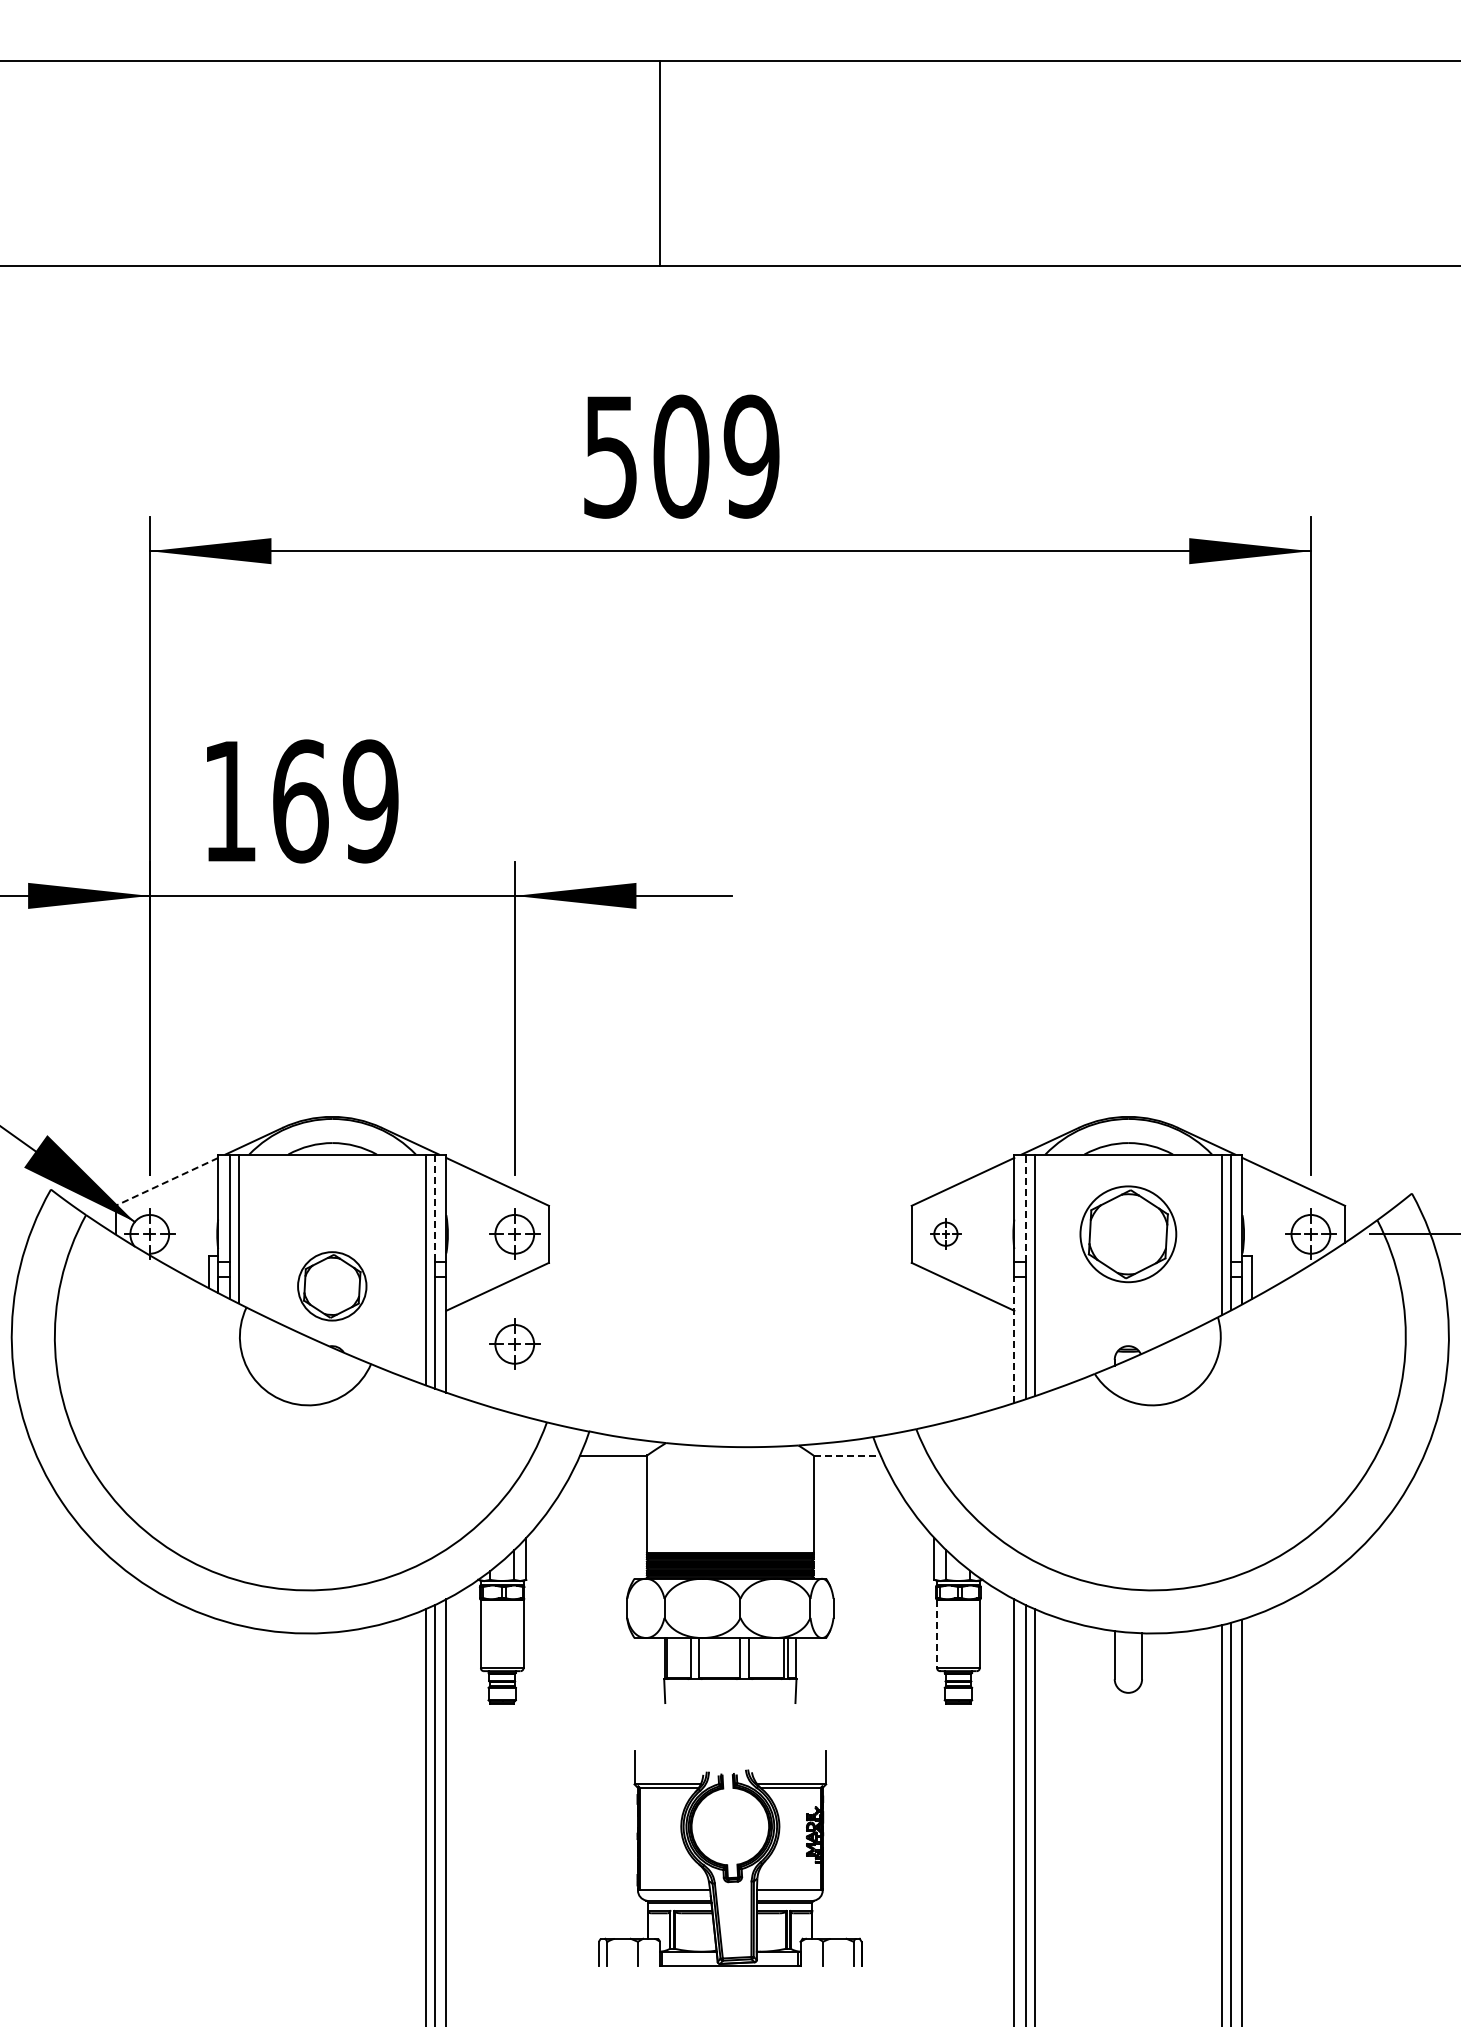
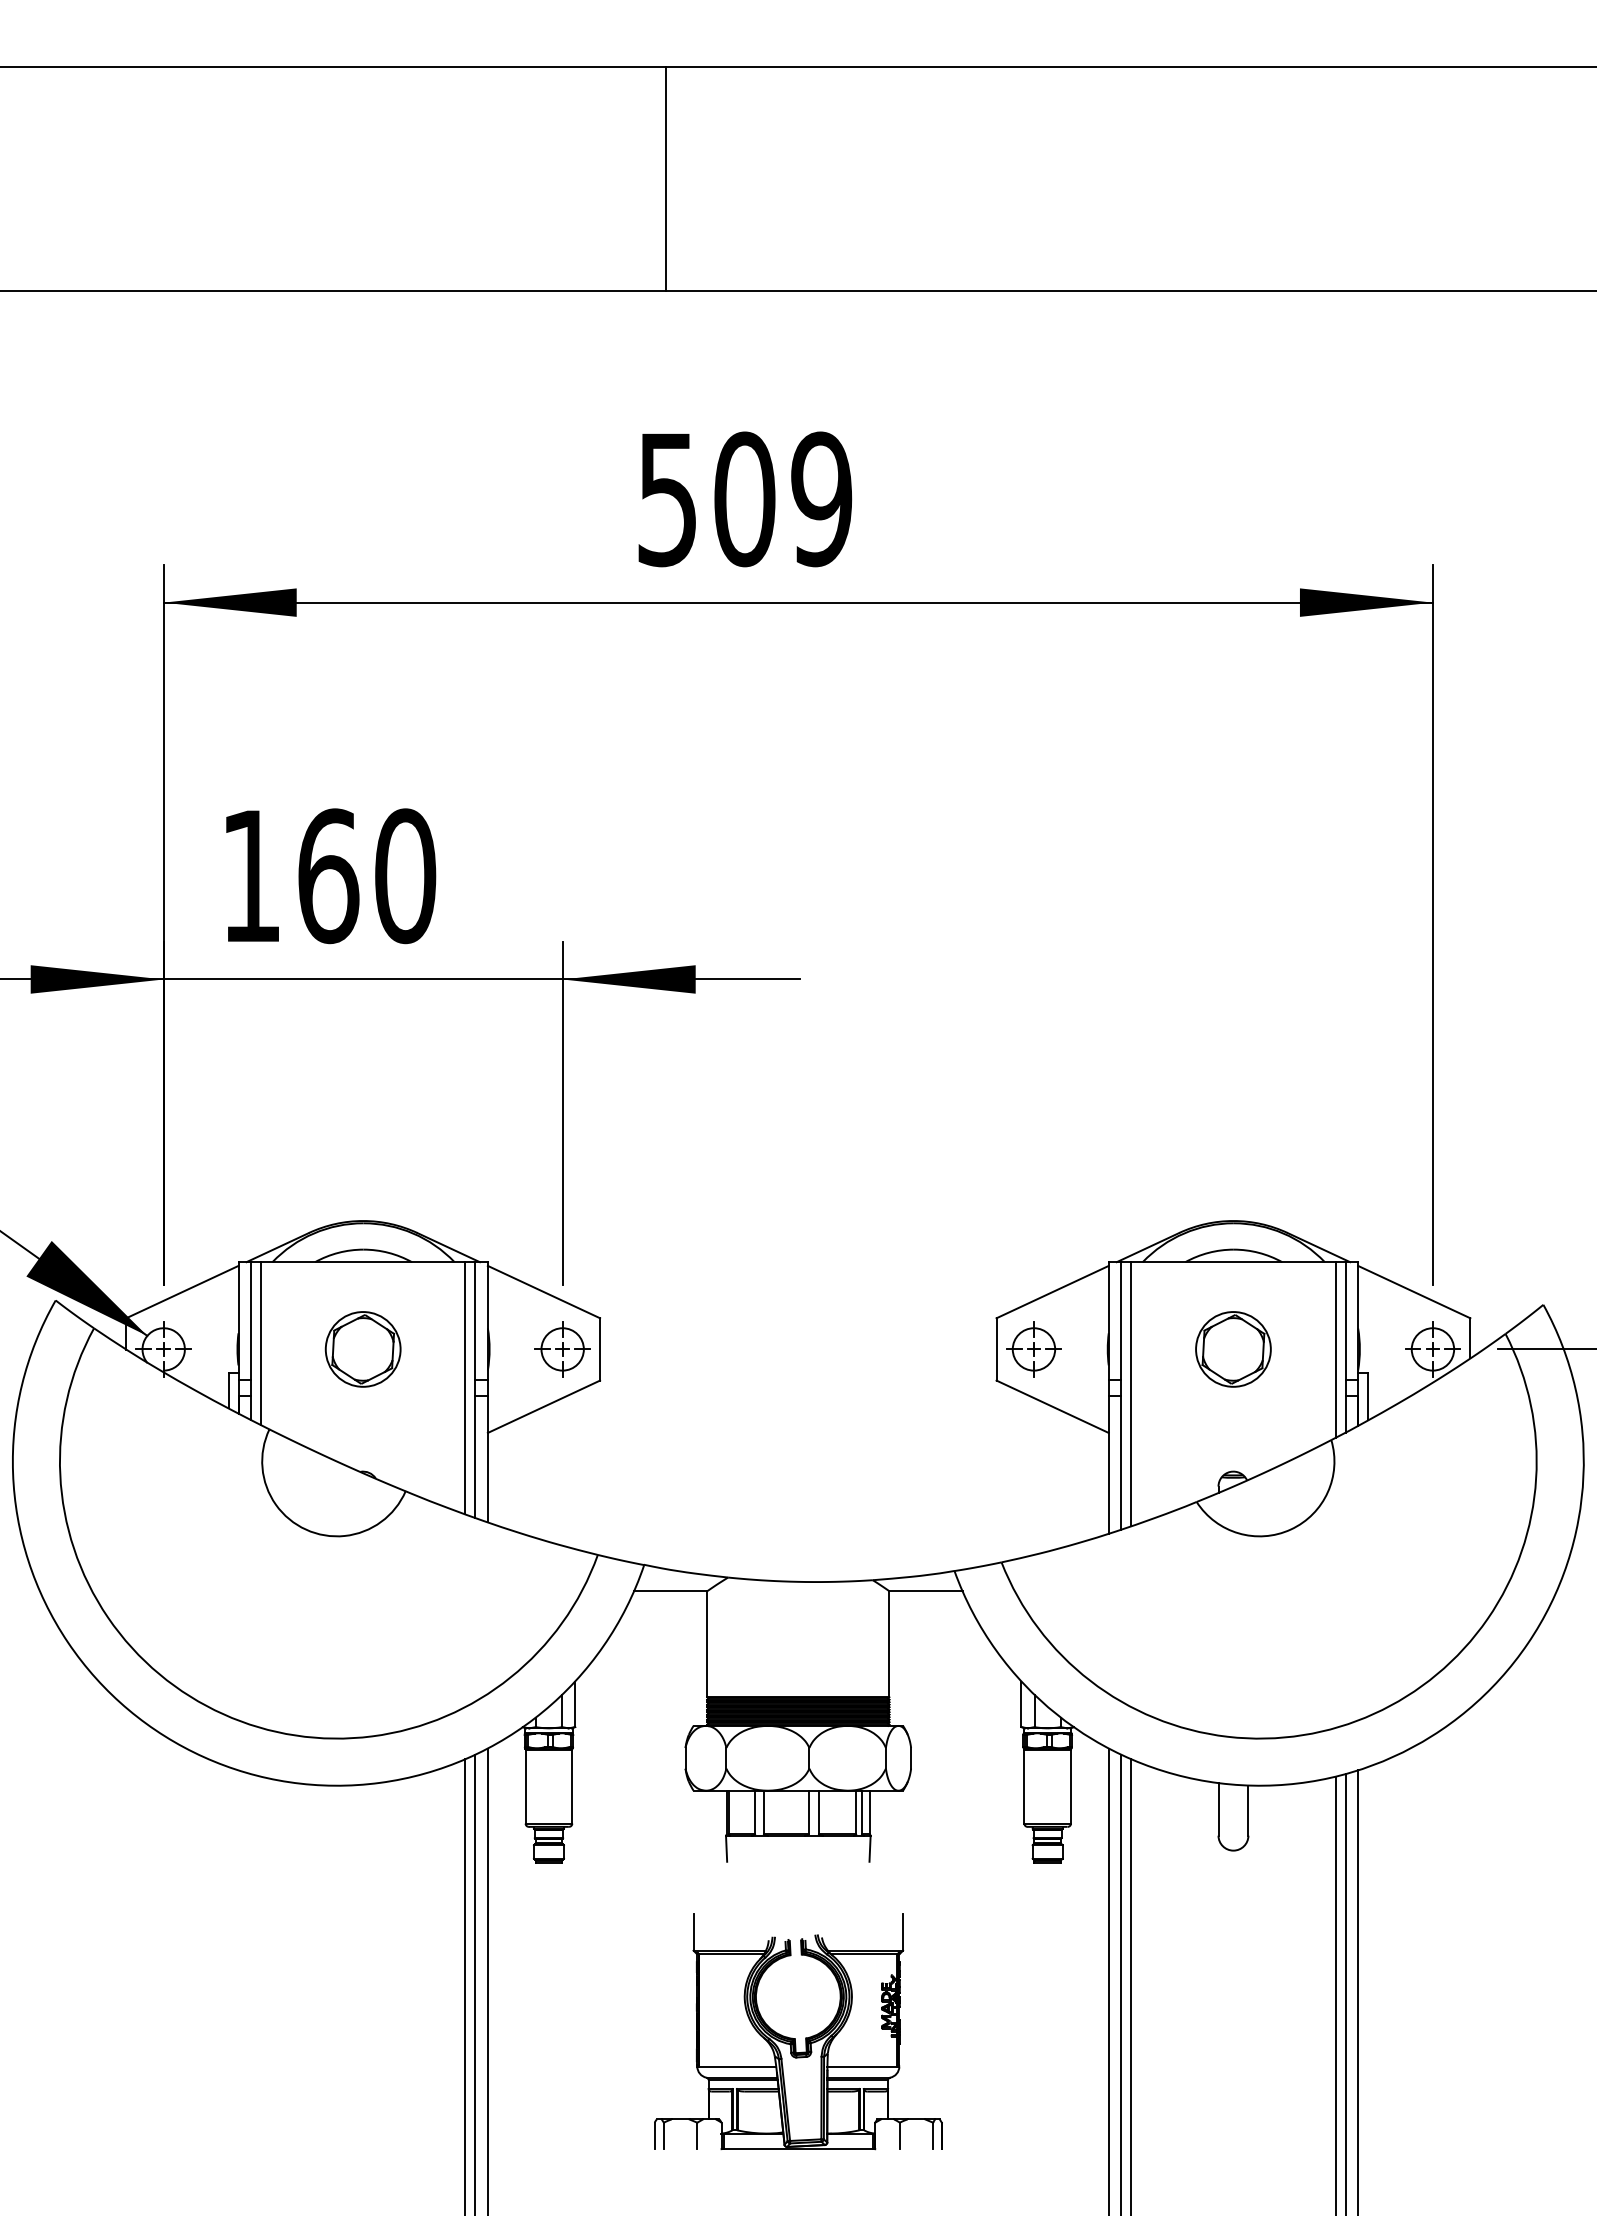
line: (659, 163) -> (665, 178), moved
text: (370, 801) -> (404, 876), 169 -> 160
line: (166, 1181) -> (181, 1291), dashed -> solid
line: (434, 1208) -> (474, 1321), dashed -> solid
line: (1025, 1208) -> (1120, 1321), dashed -> solid
part: (945, 1233) -> (1033, 1348), size x1.67
part: (1128, 1234) -> (1233, 1349), size x0.71
part: (332, 1286) -> (363, 1349), moved
line: (1014, 1339) -> (1108, 1464), dashed -> solid
part: (514, 1343) -> (562, 1468), removed
line: (847, 1455) -> (926, 1591), dashed -> solid
line: (937, 1634) -> (1024, 1786), dashed -> solid

